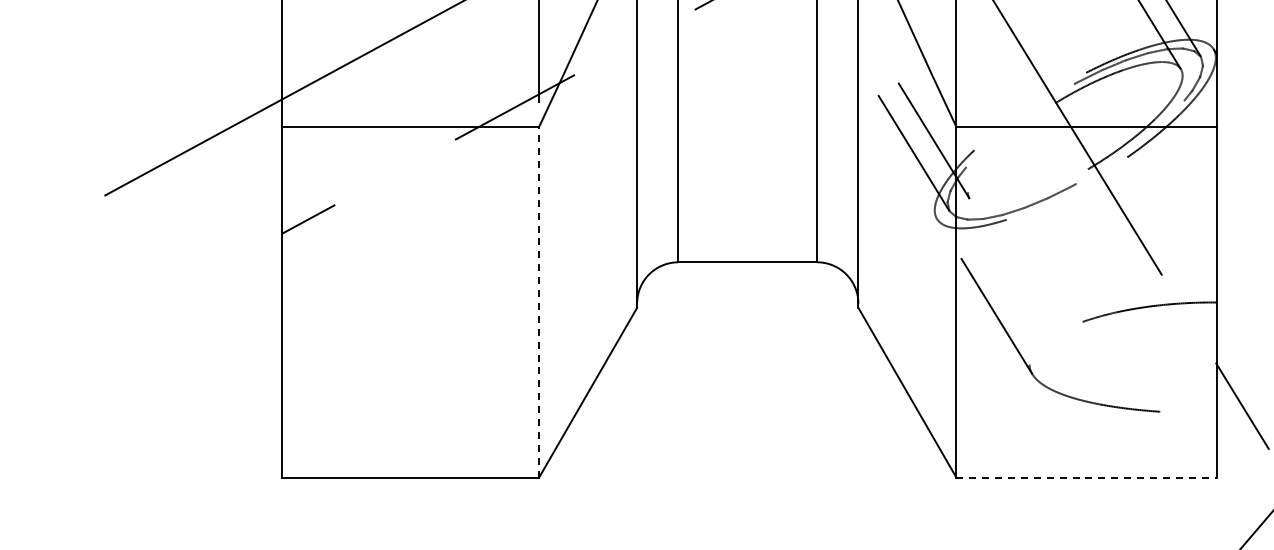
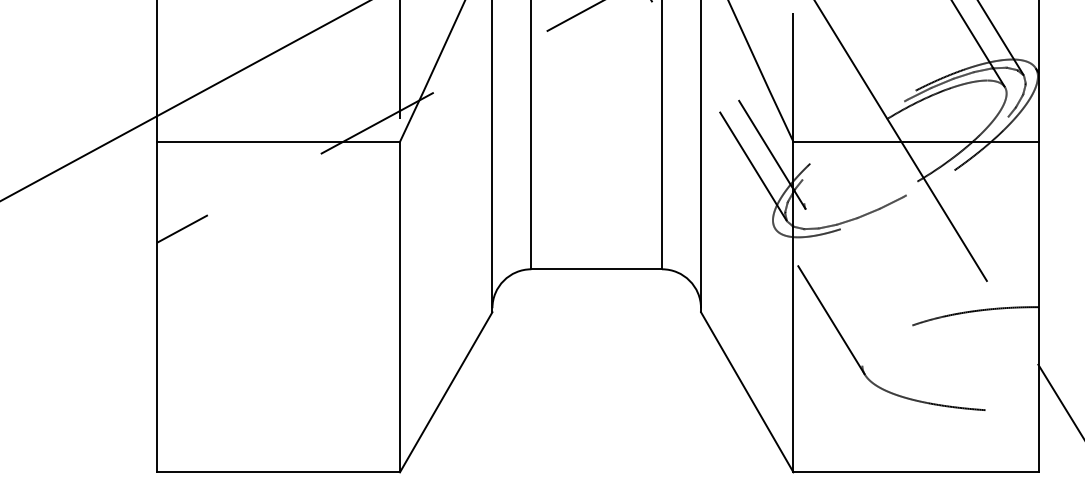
line: (539, 301) -> (400, 306), dashed -> solid
line: (1087, 477) -> (916, 472), dashed -> solid

